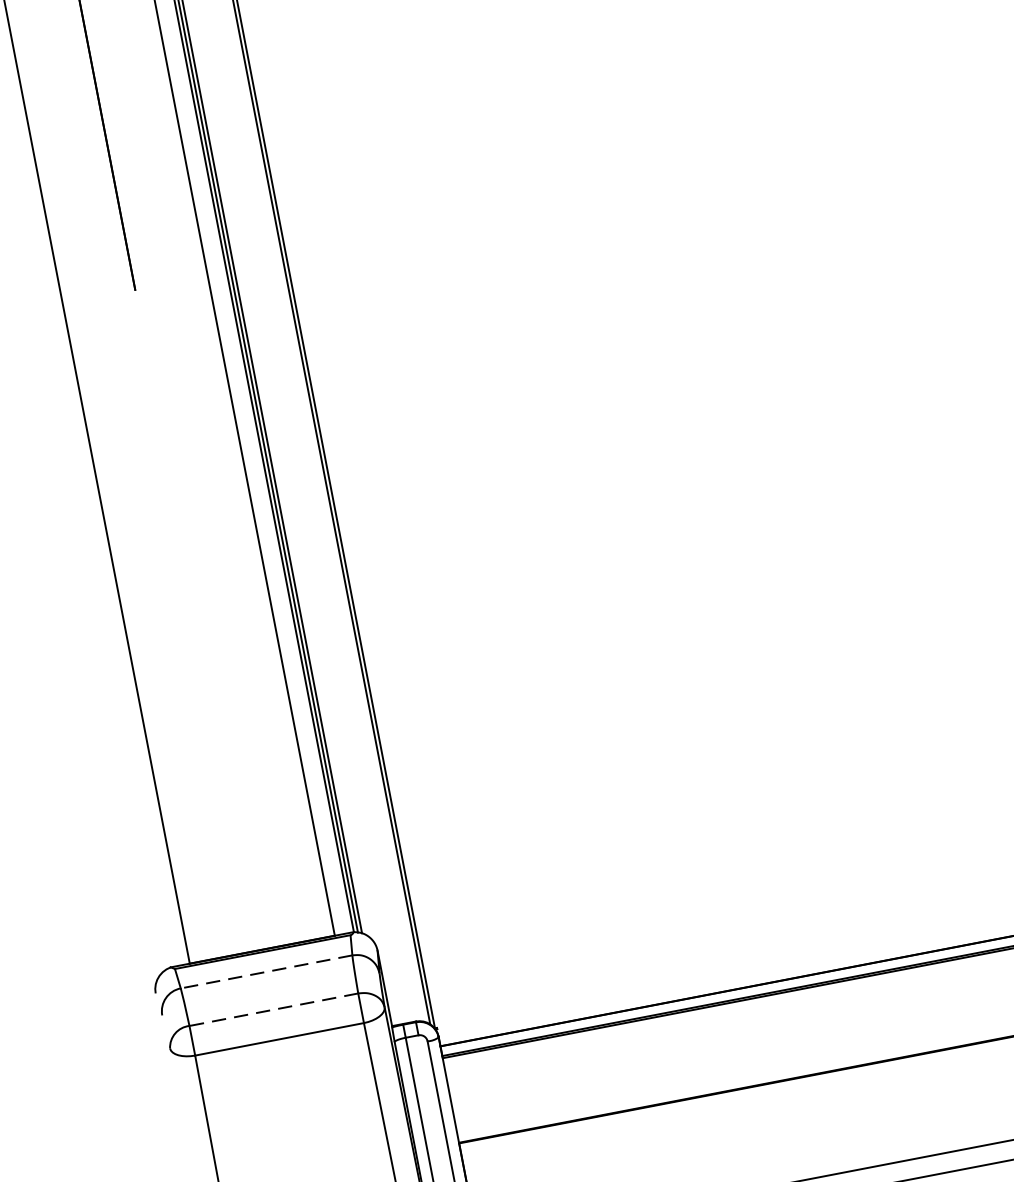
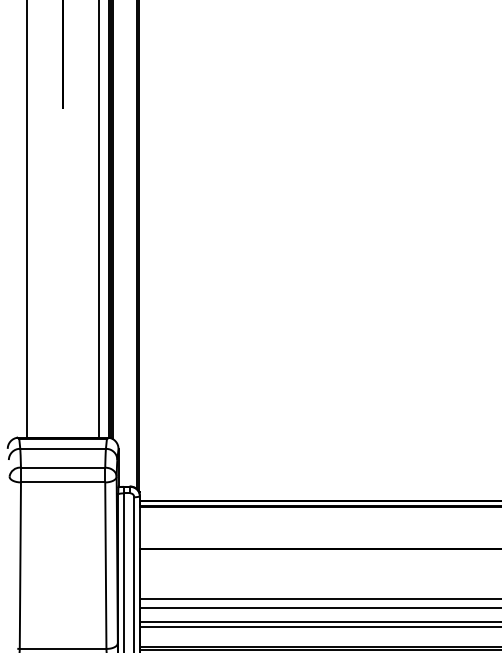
line: (267, 971) -> (63, 448), dashed -> solid
line: (272, 1009) -> (62, 467), dashed -> solid

